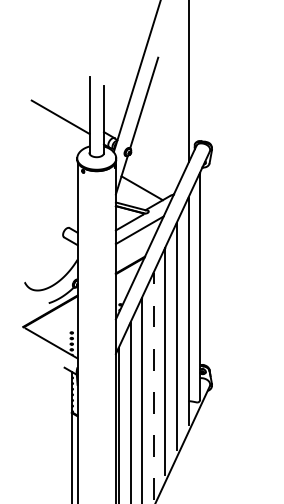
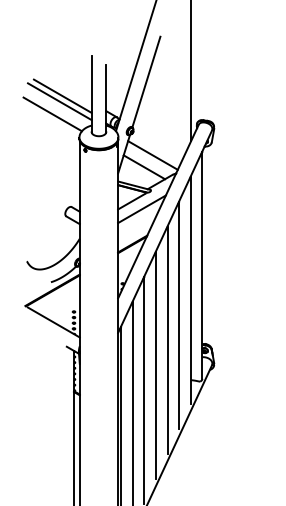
line: (57, 122) -> (59, 101), added
line: (50, 135) -> (52, 114), added
line: (150, 176) -> (152, 155), added
line: (153, 385) -> (155, 364), dashed -> solid

